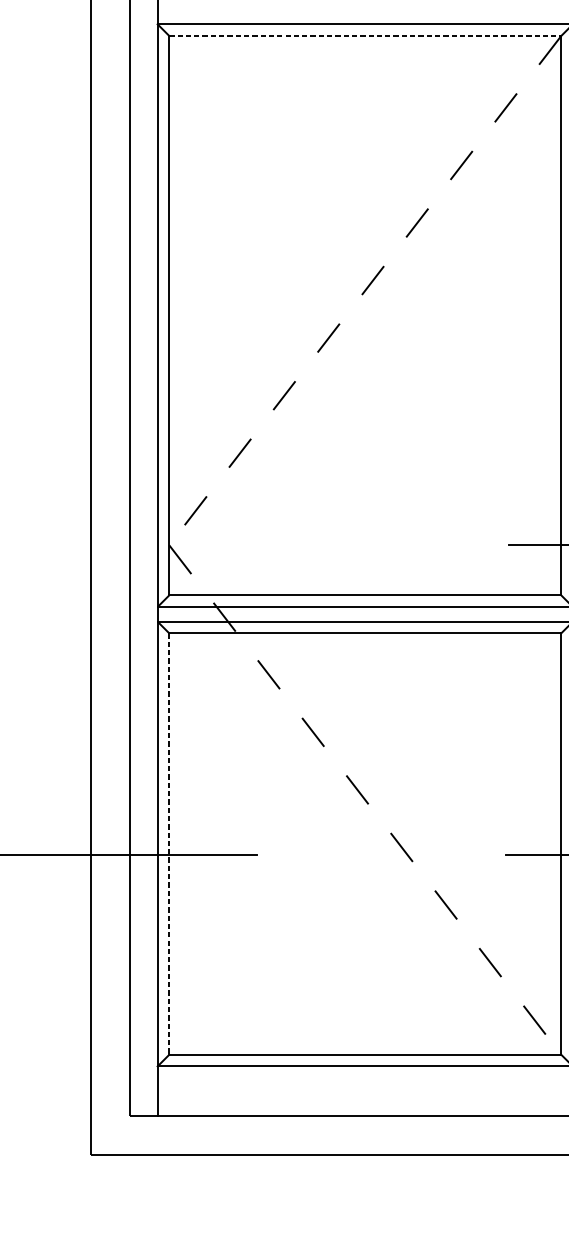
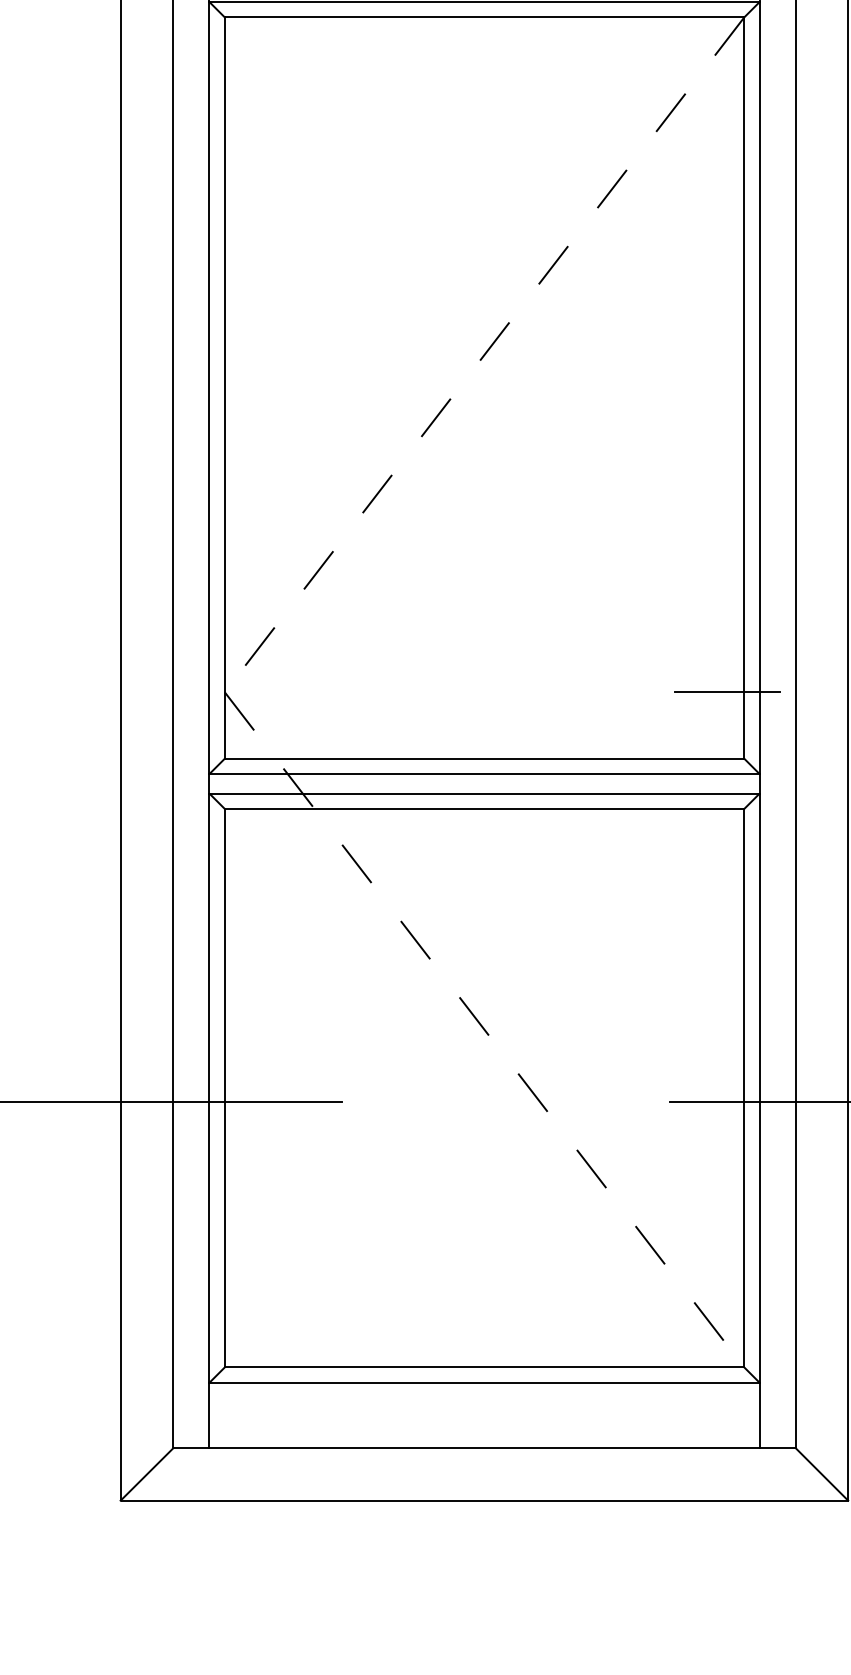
line: (365, 36) -> (484, 17), dashed -> solid
line: (169, 844) -> (224, 1088), dashed -> solid
line: (110, 1135) -> (146, 1474), added

